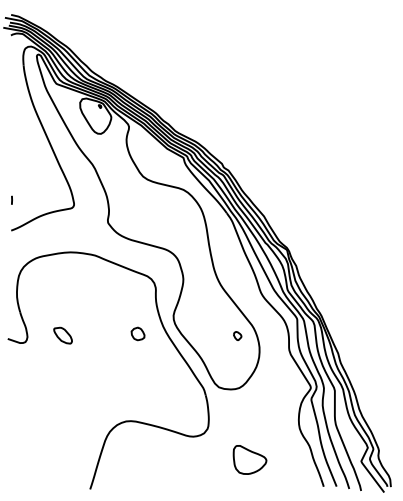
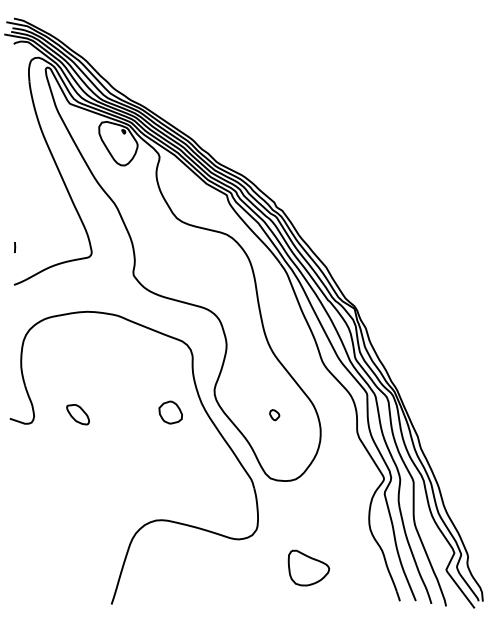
part: (137, 333) -> (170, 412), size x1.43
part: (237, 336) -> (274, 415), moved

